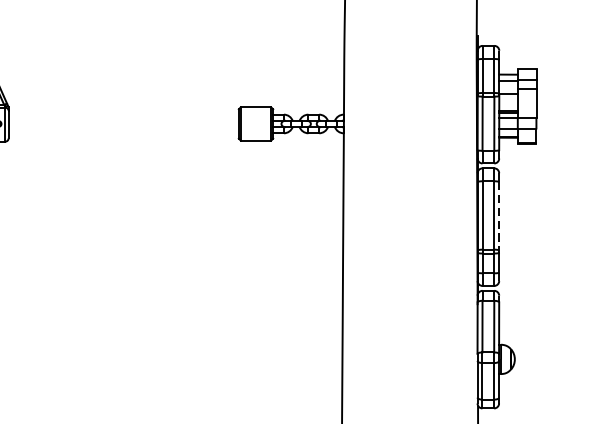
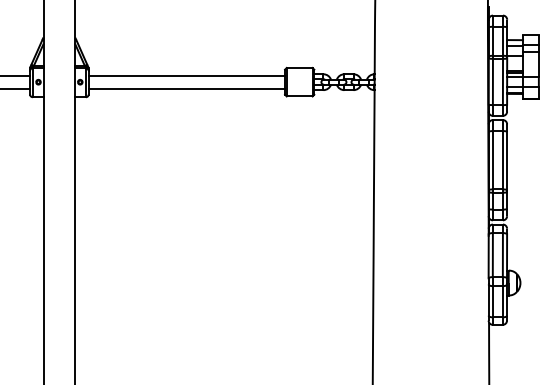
line: (123, 116) -> (186, 75), added
line: (123, 131) -> (186, 88), added
line: (499, 216) -> (507, 161), dashed -> solid

